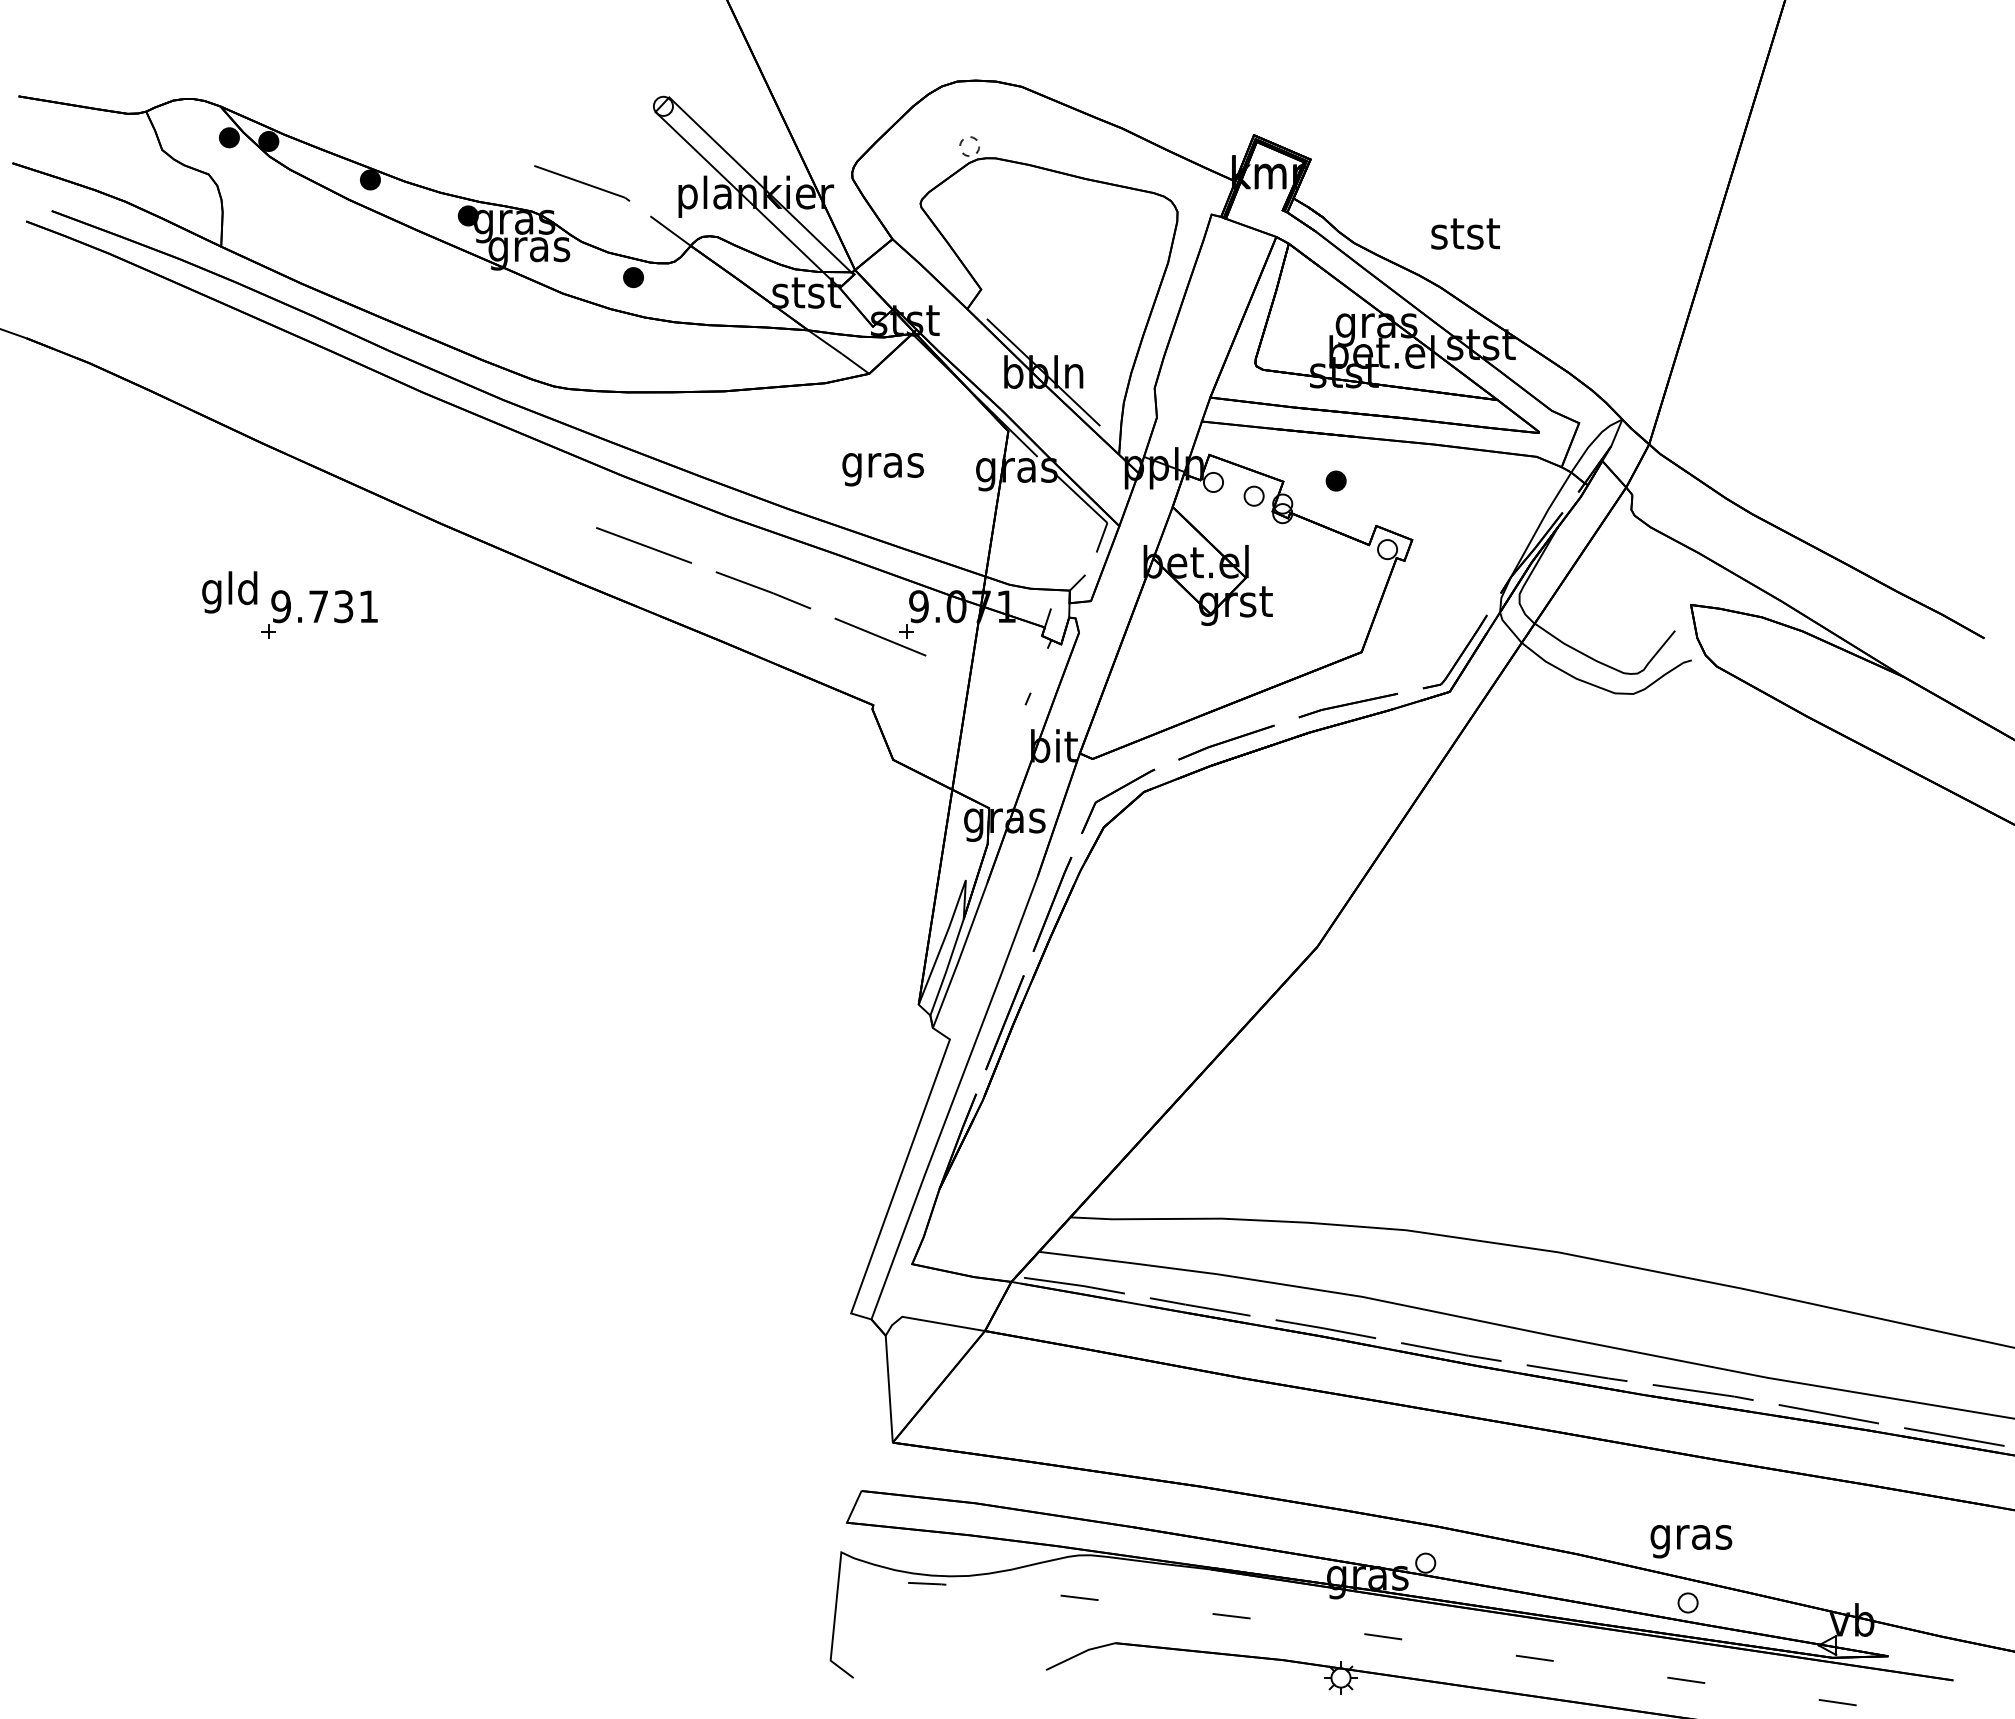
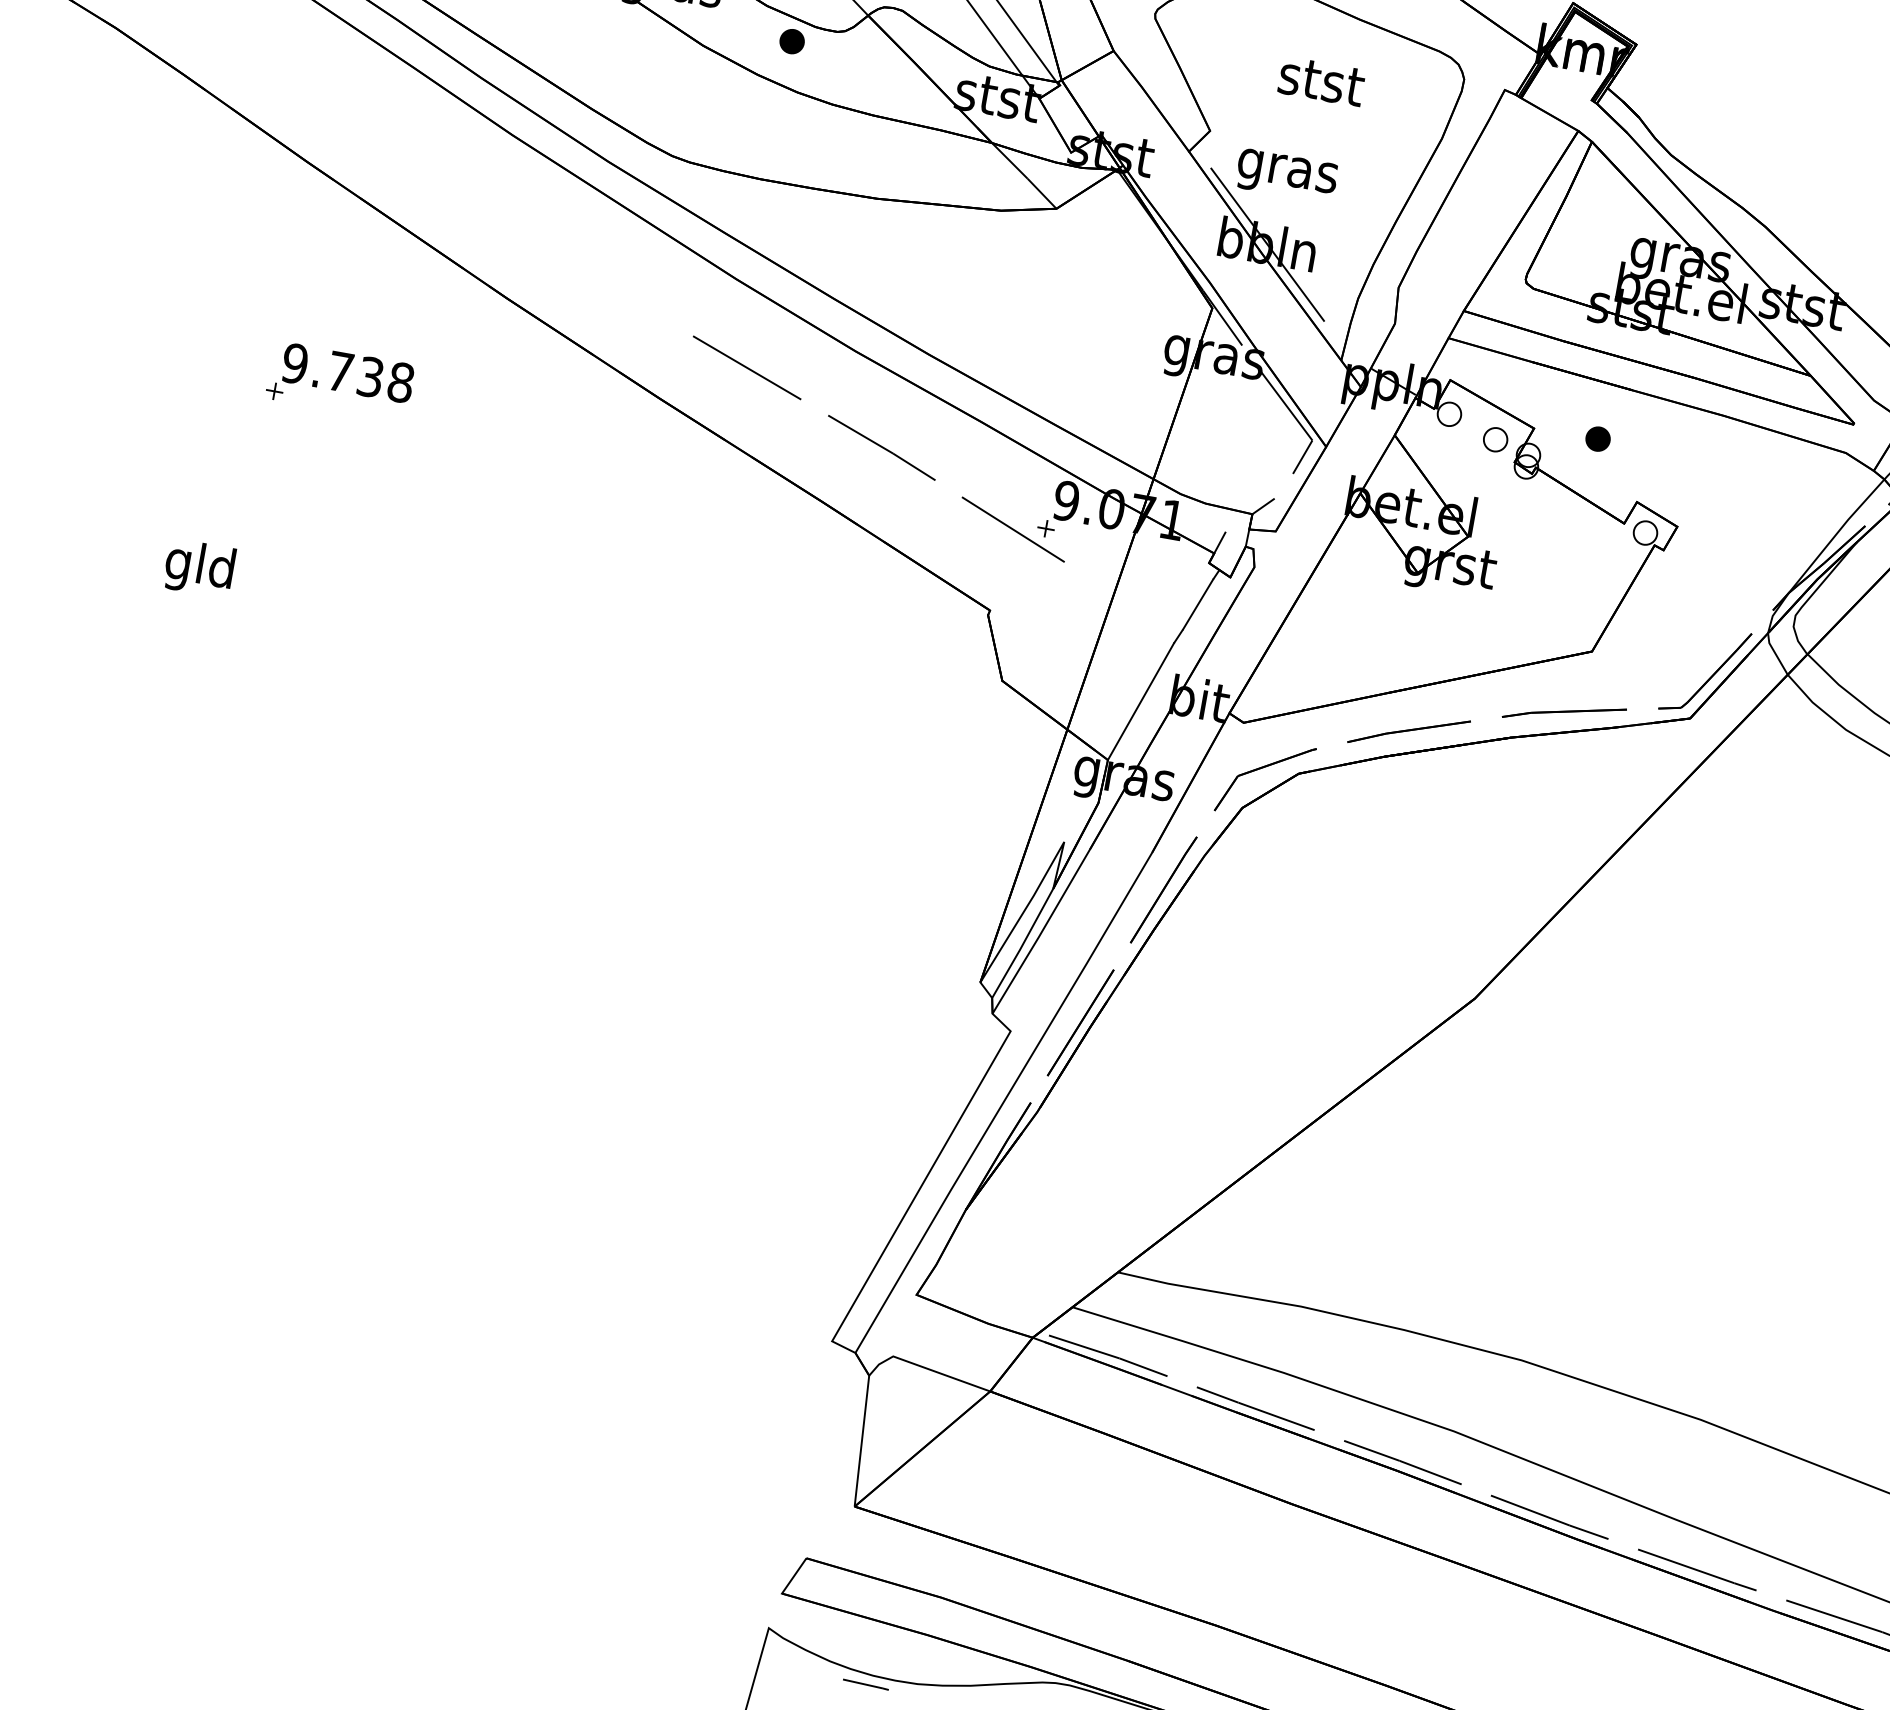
text: (1465, 233) -> (1321, 80), moved
text: (882, 469) -> (1286, 175), moved
text: (229, 592) -> (199, 568), moved
text: (368, 606) -> (400, 382), 9.731 -> 9.738
line: (1038, 670) -> (1197, 604), added
line: (1007, 756) -> (1141, 701), added

